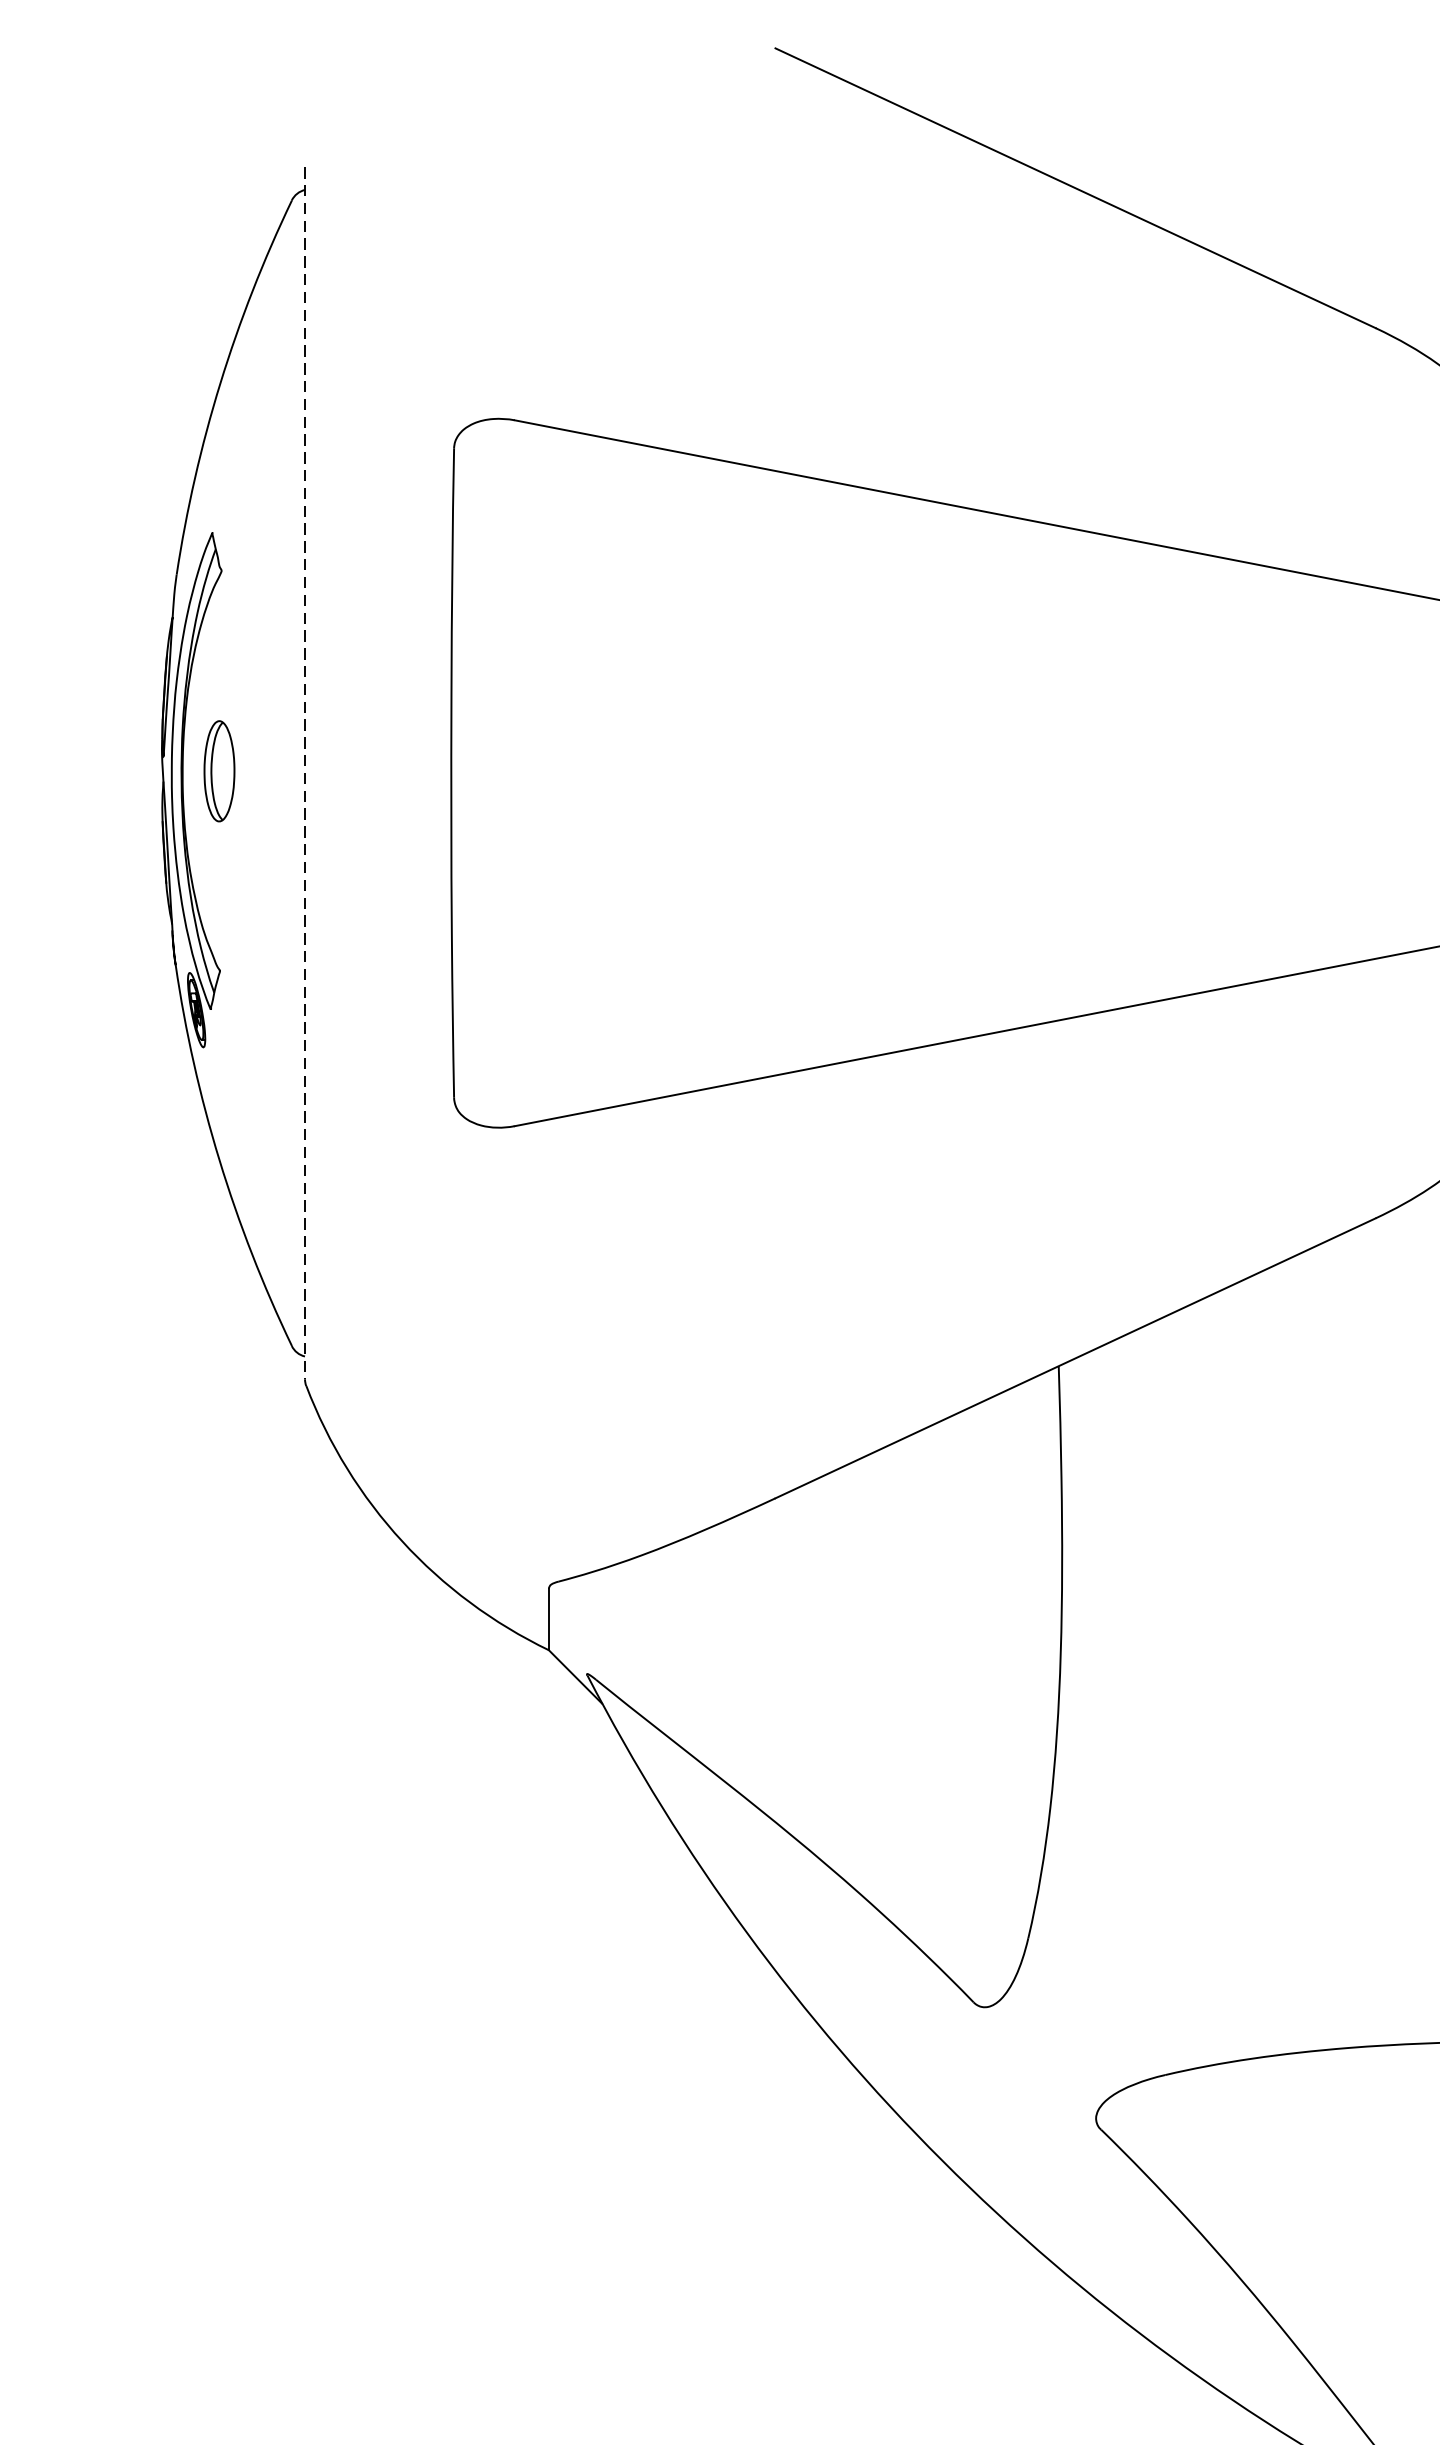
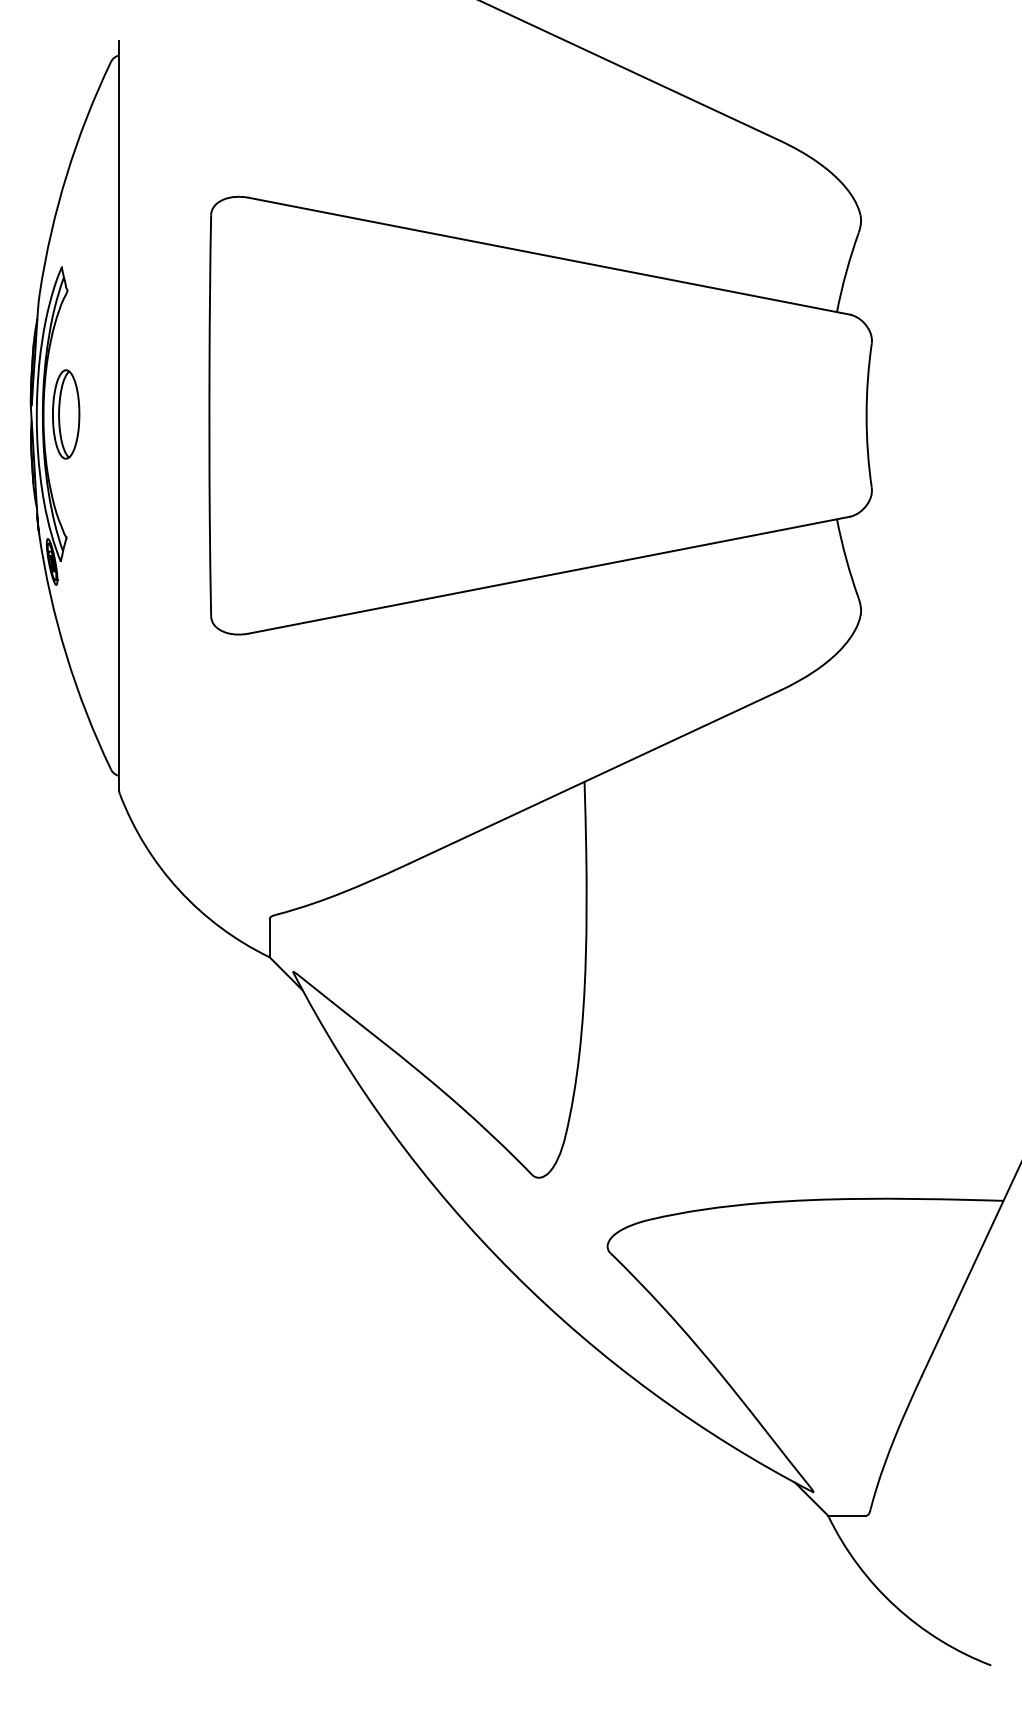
part: (219, 771) -> (66, 414), size x1.43
line: (305, 774) -> (119, 416), dashed -> solid

